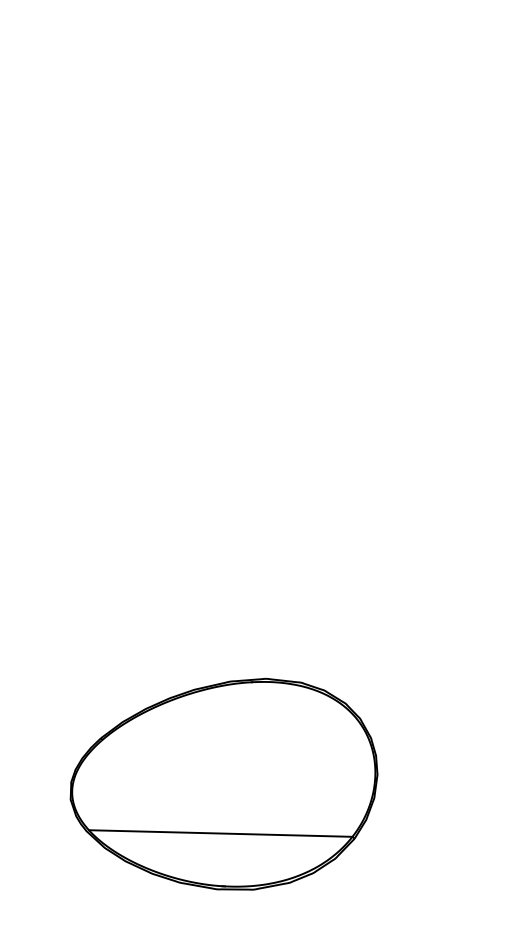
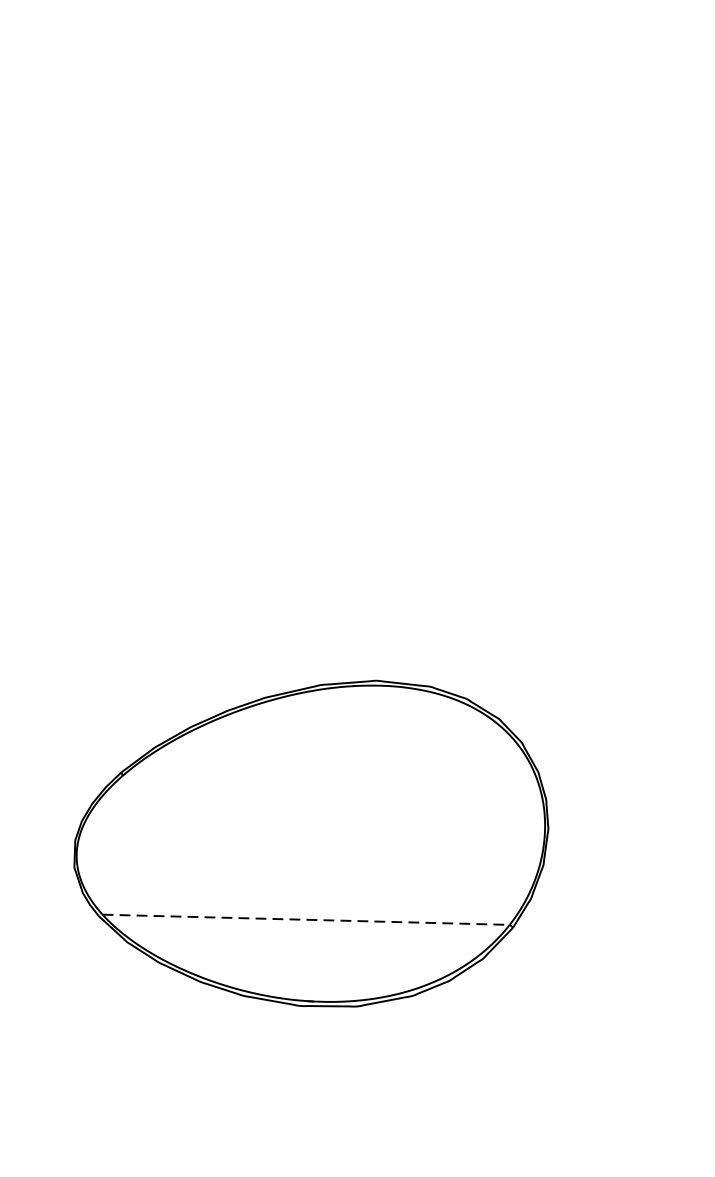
line: (220, 833) -> (305, 919), solid -> dashed

